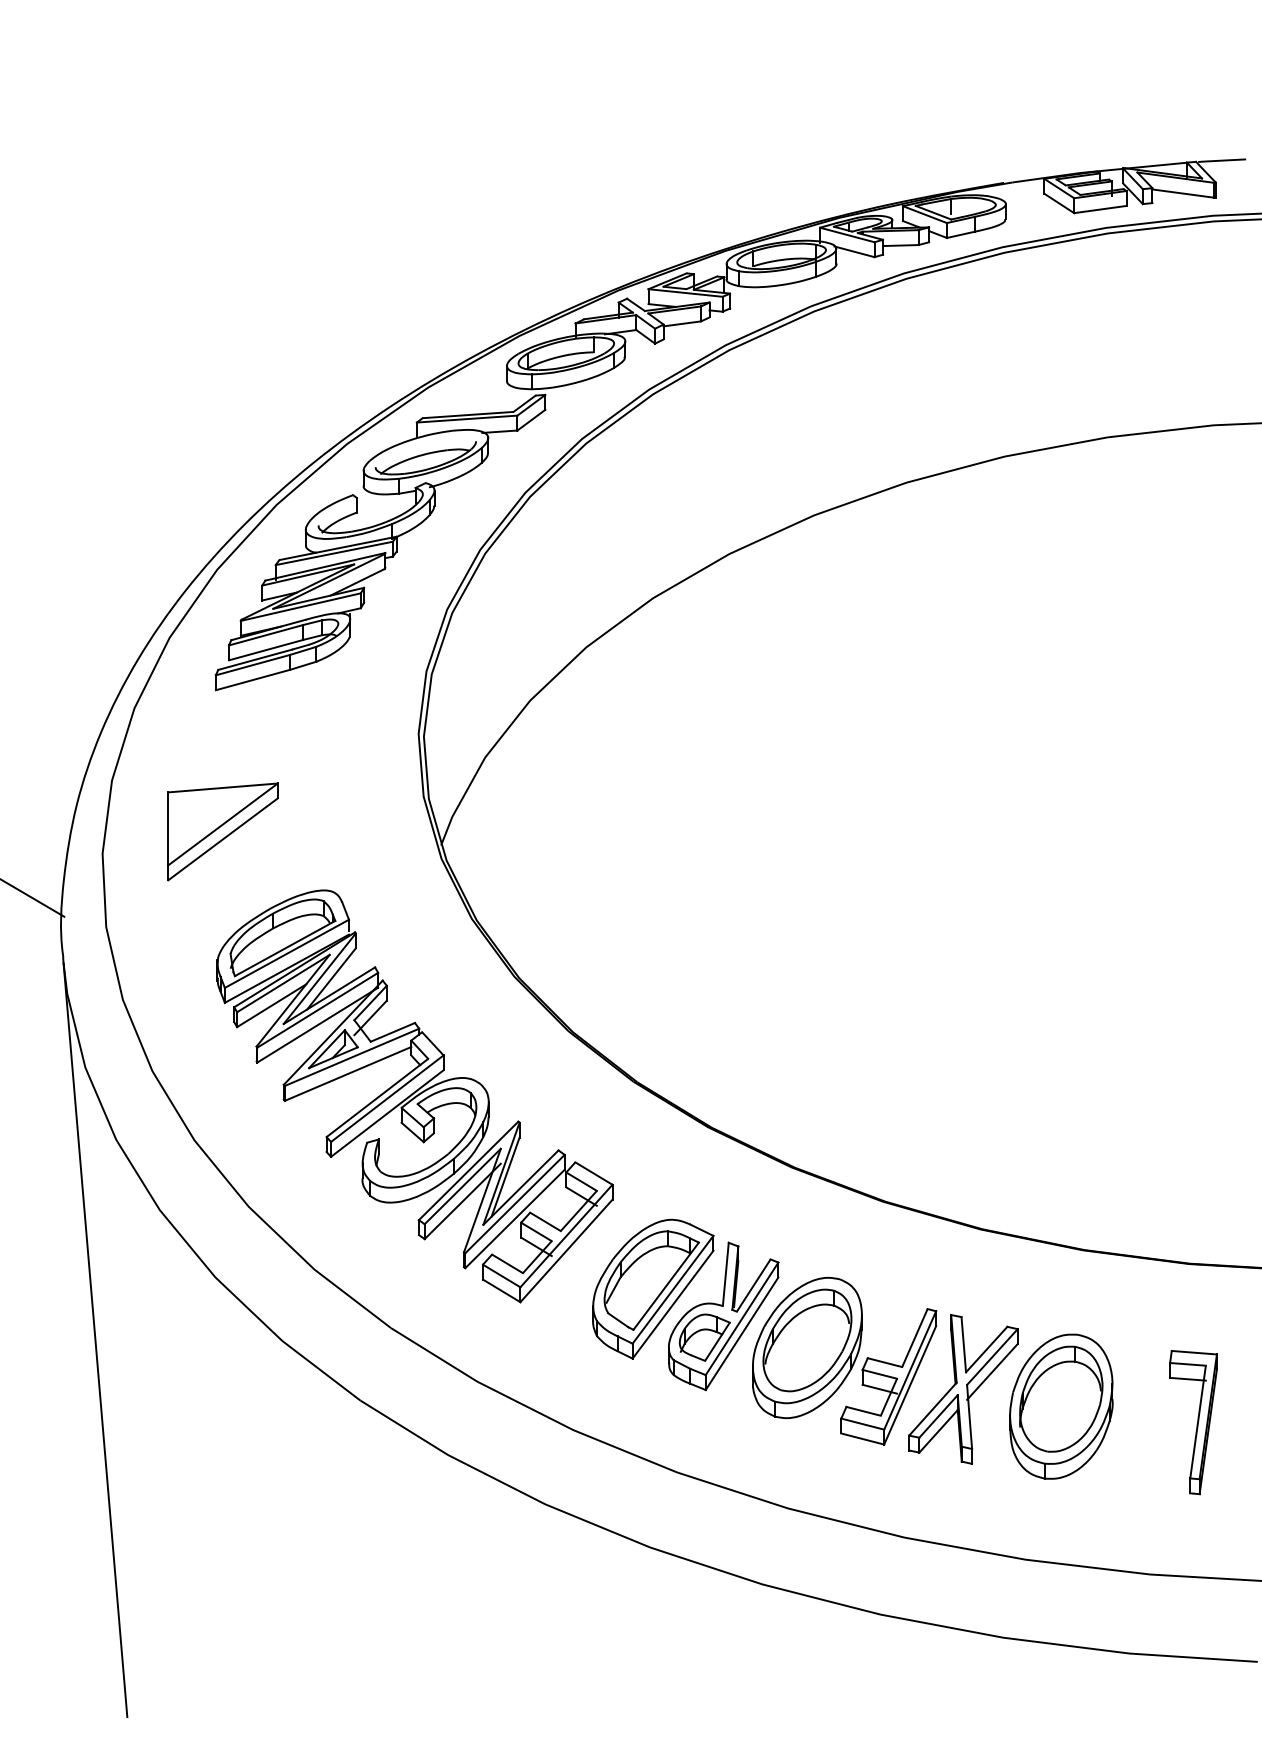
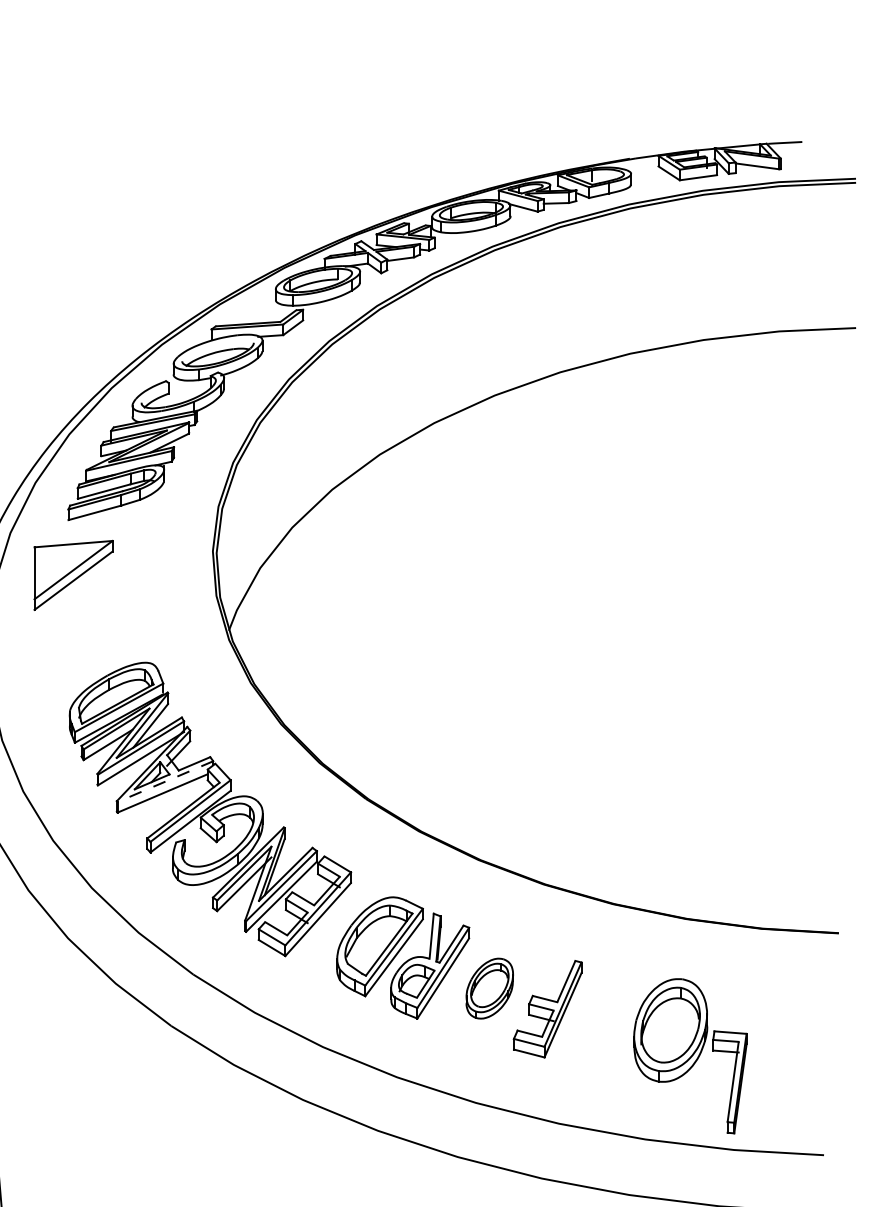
part: (222, 831) -> (73, 575), moved
line: (351, 1057) -> (165, 781), solid -> dashed
part: (807, 1347) -> (489, 988), size x0.6
part: (963, 1389) -> (600, 1018), removed
part: (1193, 1422) -> (729, 1082), moved

